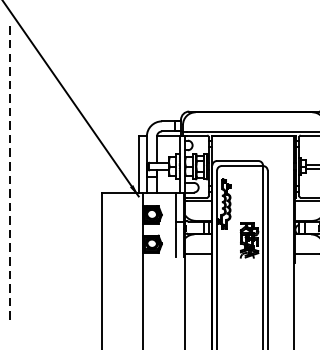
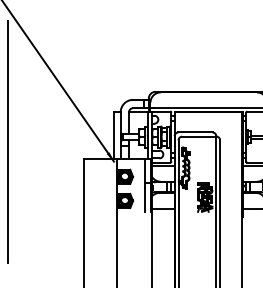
line: (9, 171) -> (7, 141), dashed -> solid

